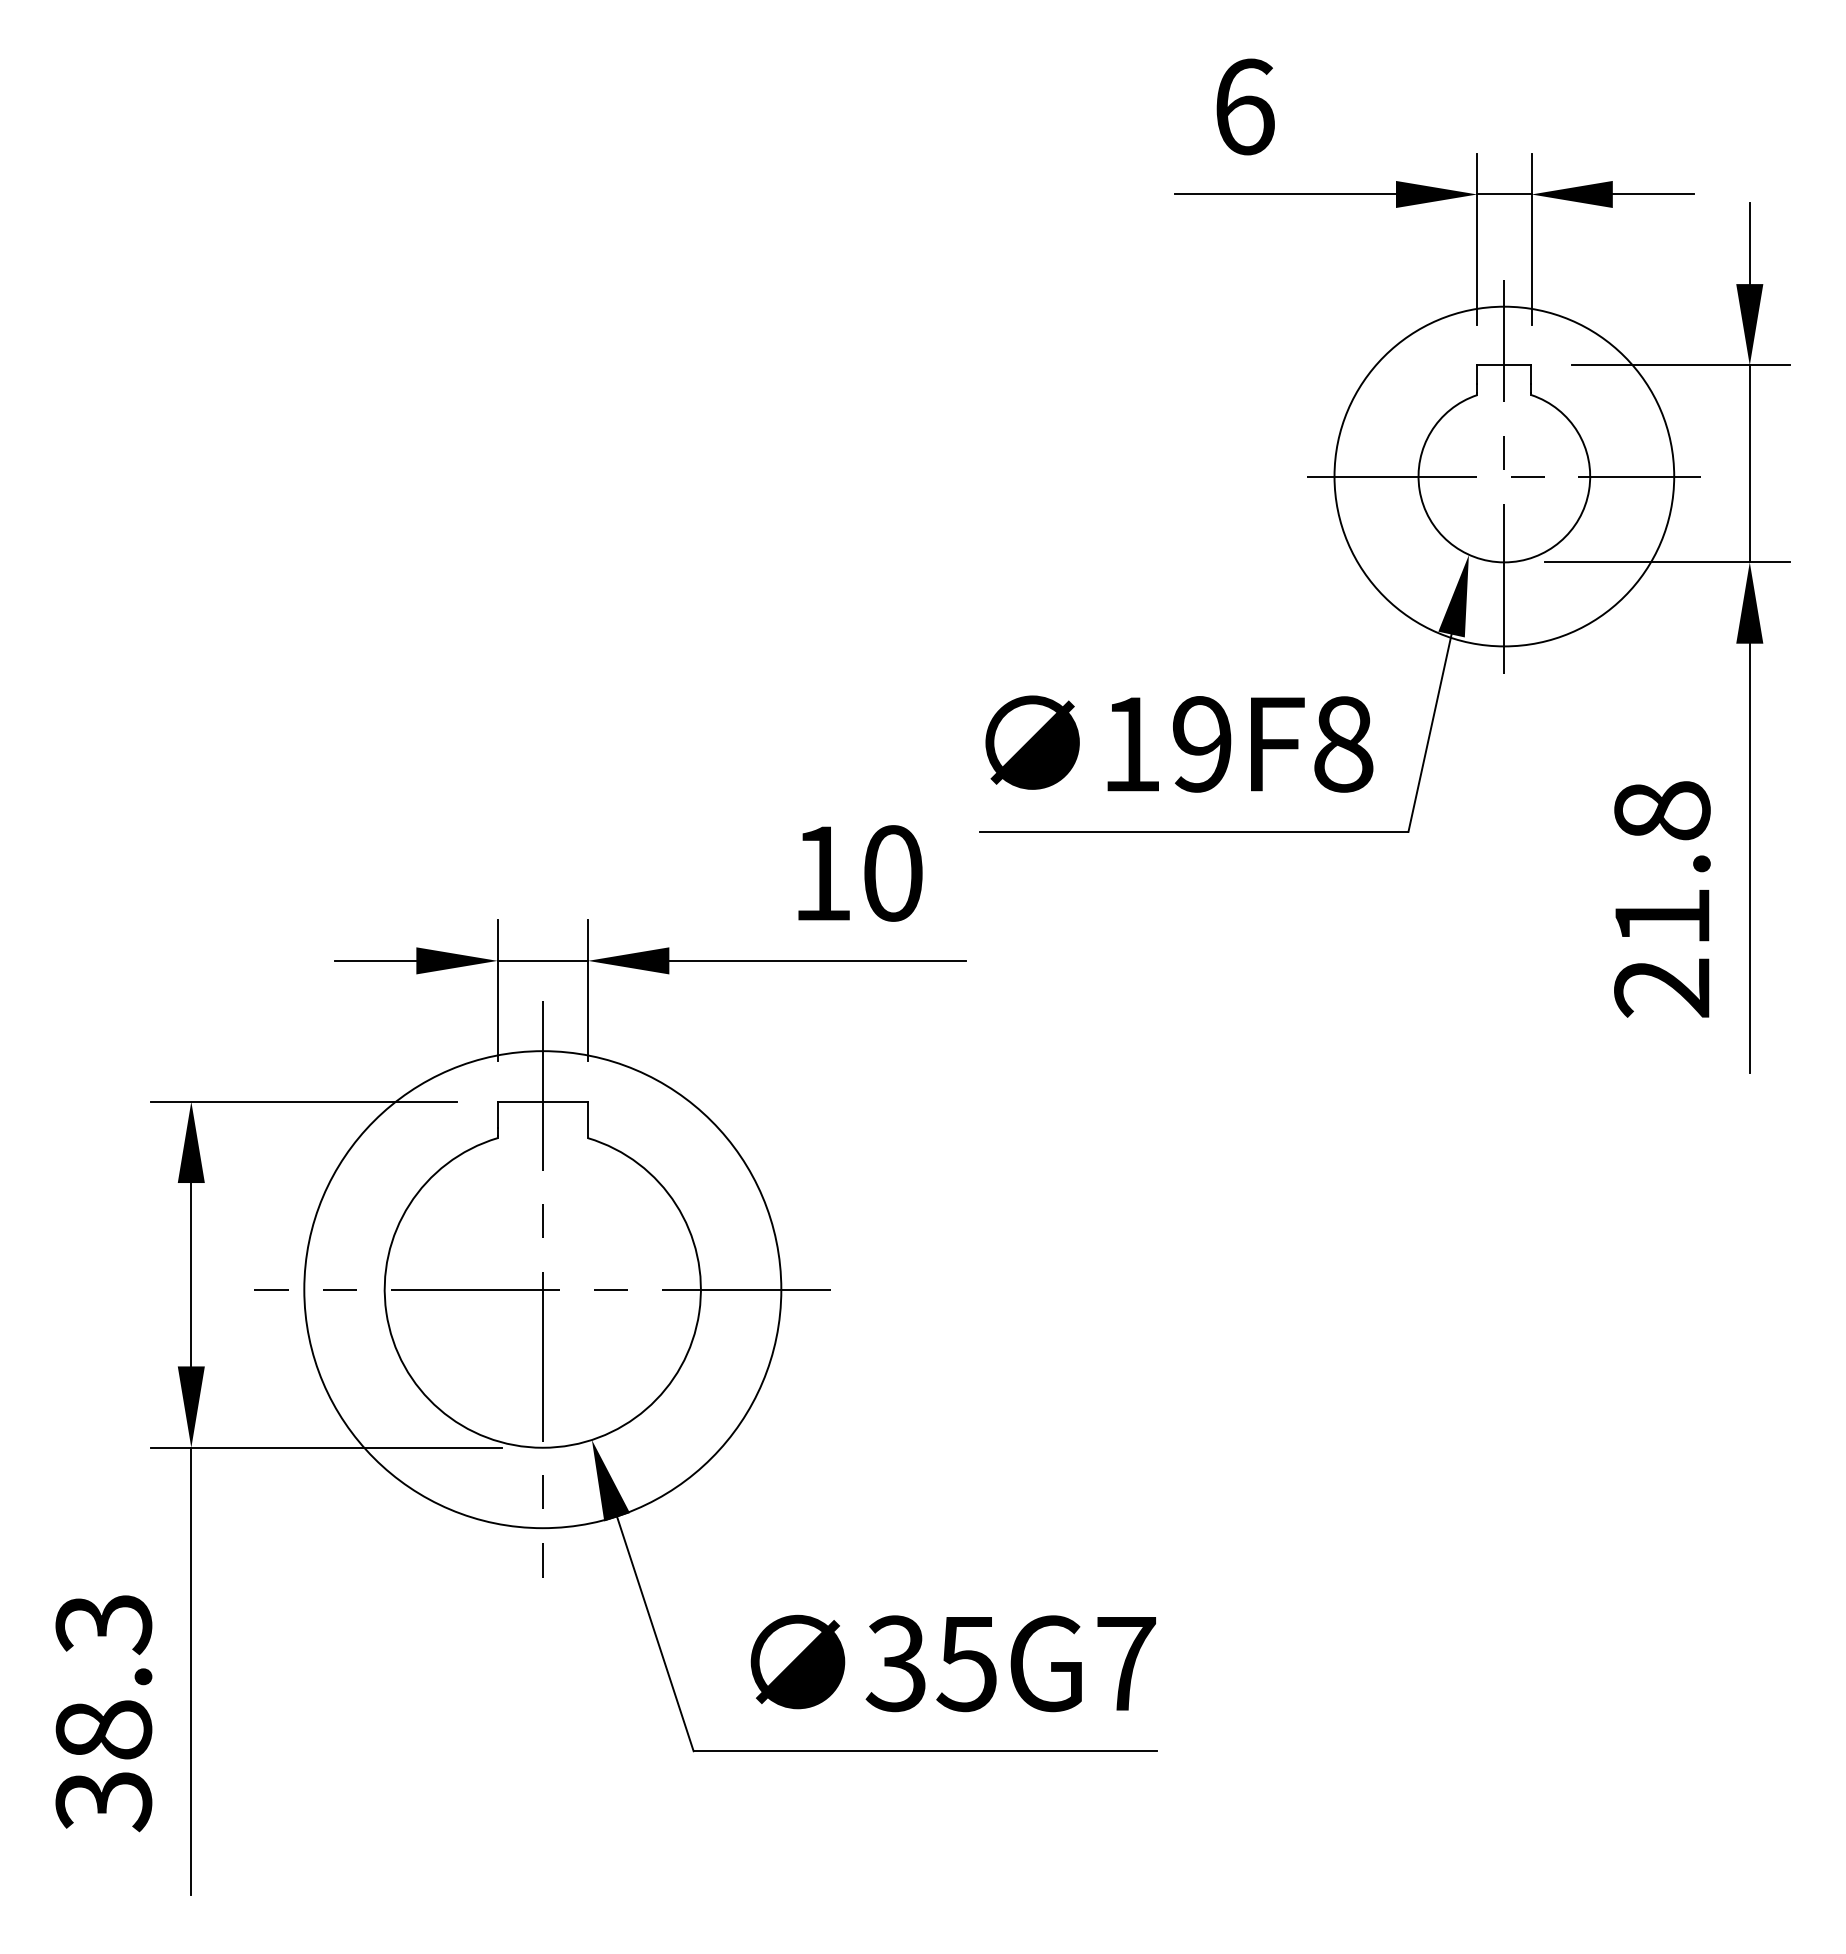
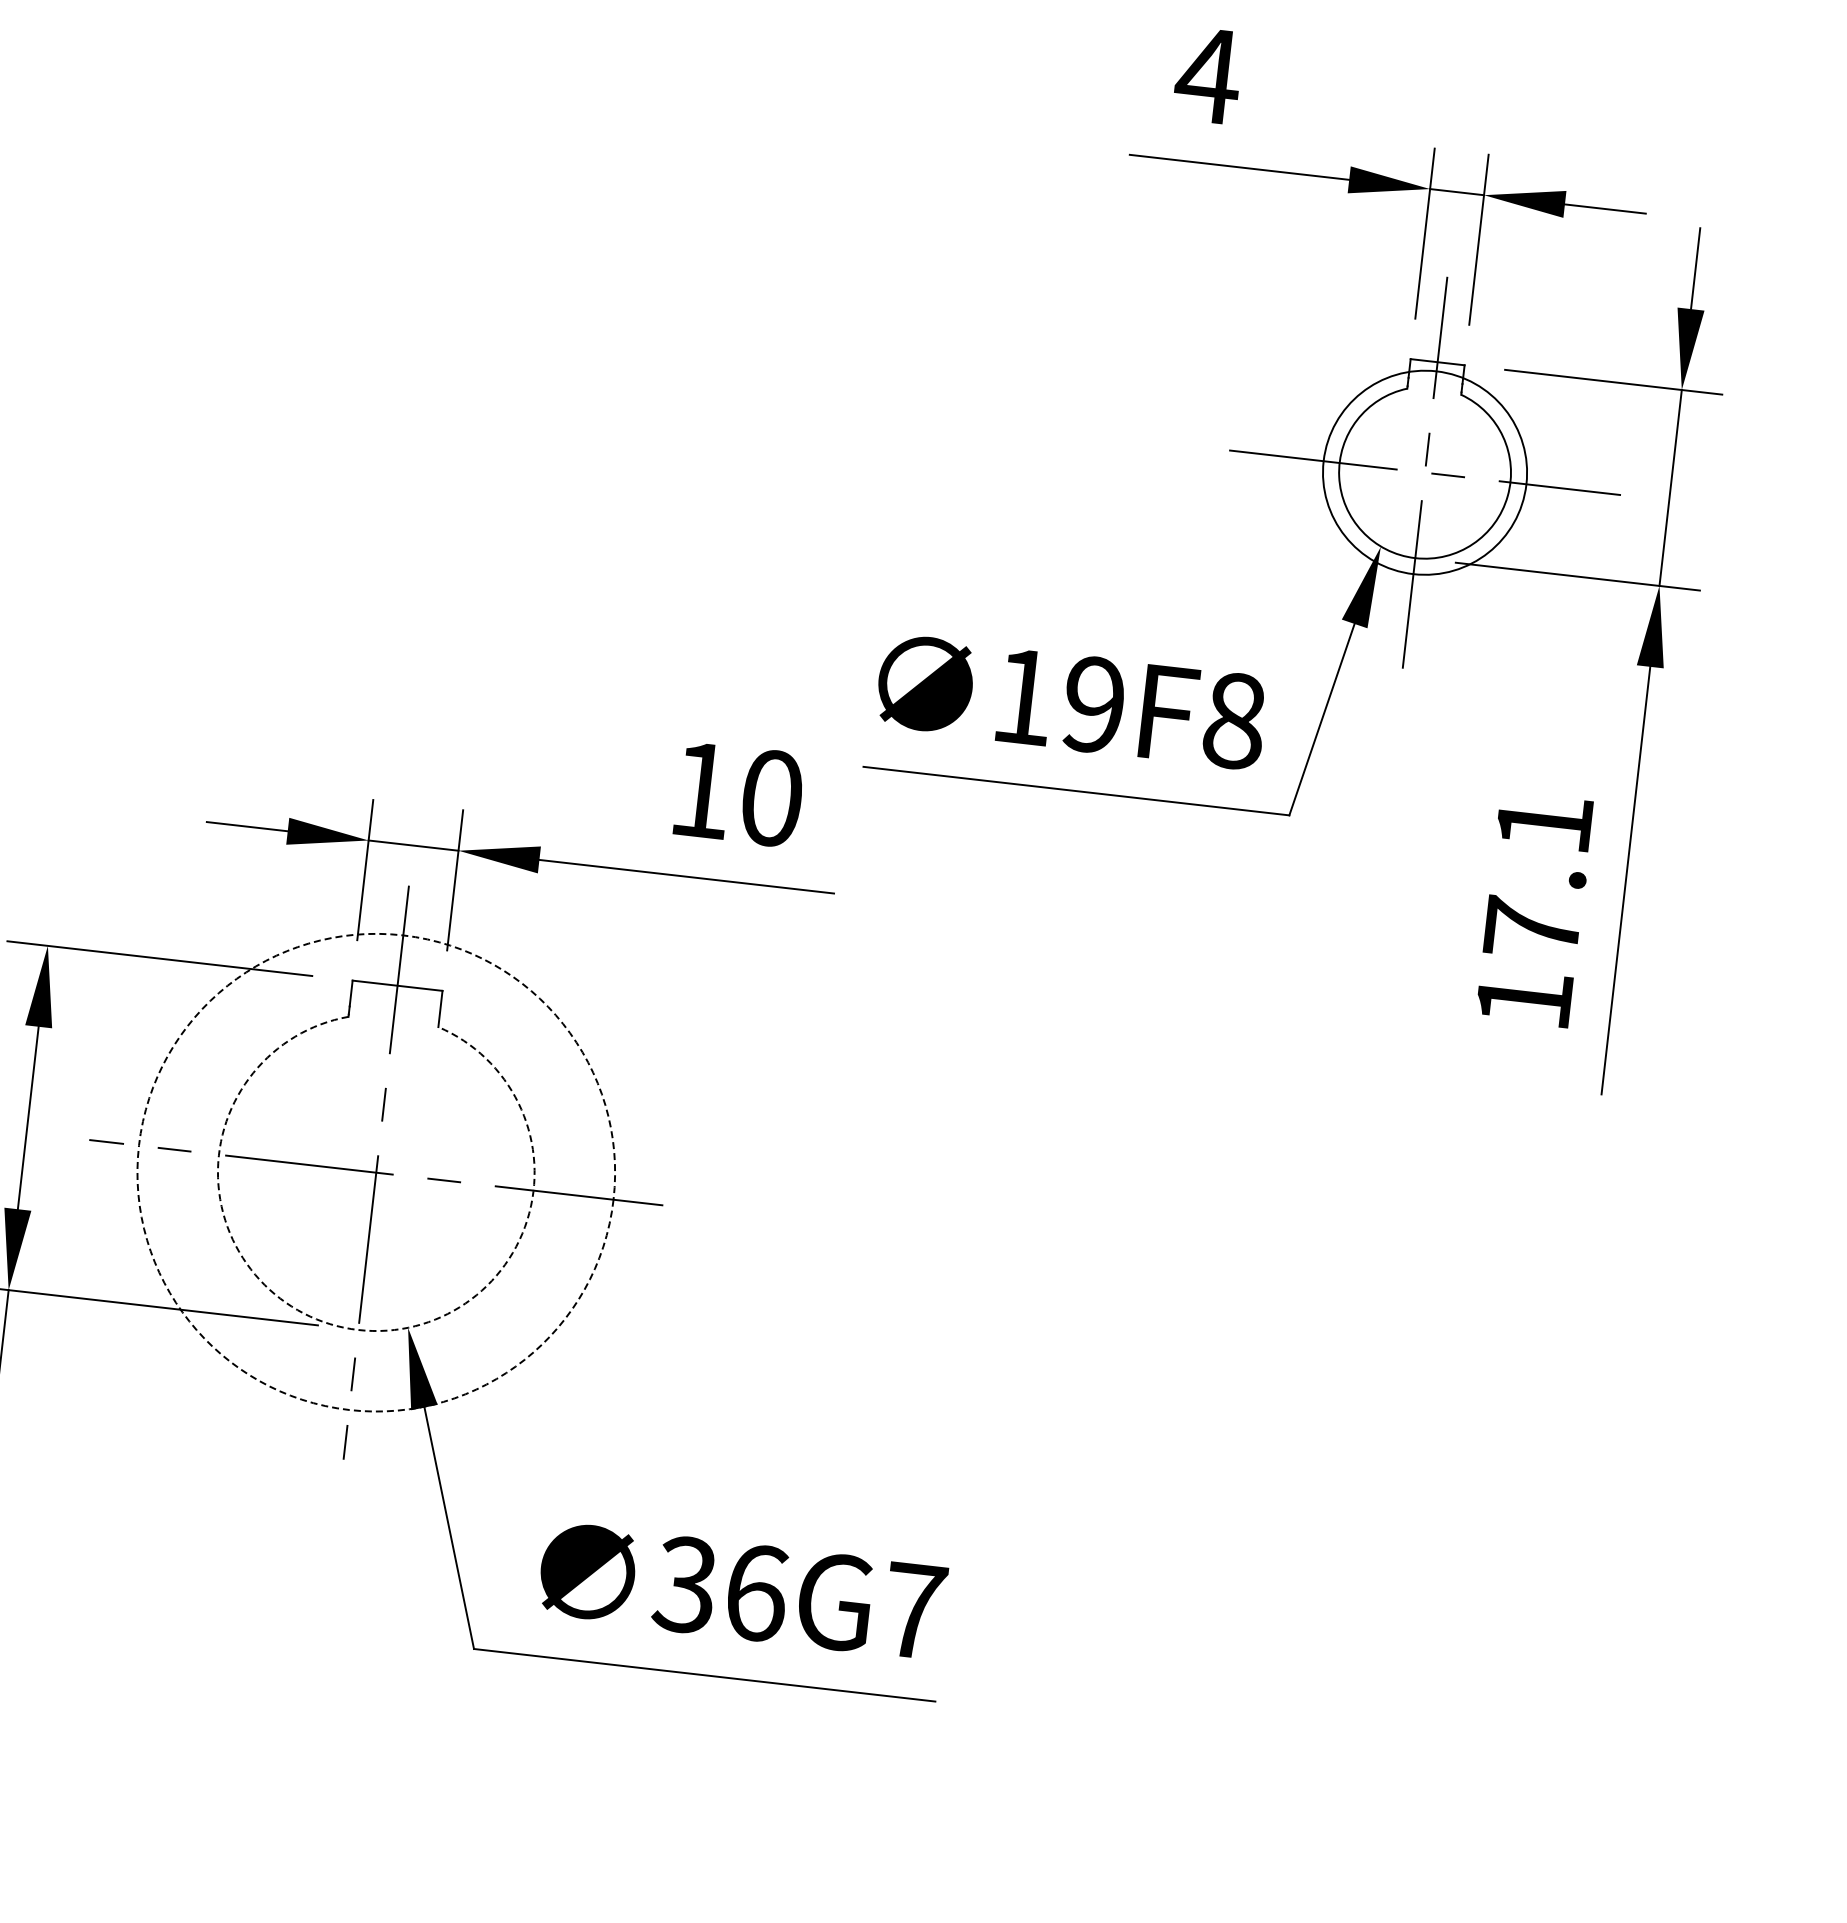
text: (1244, 106) -> (1208, 75), 6 -> 4
circle: (1504, 476) -> (1425, 472), size x0.6
text: (1662, 899) -> (1534, 911), 21.8 -> 17.1
circle: (542, 1289) -> (375, 1172), solid -> dashed
arc: (542, 1447) -> (358, 1329), solid -> dashed
text: (966, 1663) -> (755, 1592), 35G7 -> 36G7

